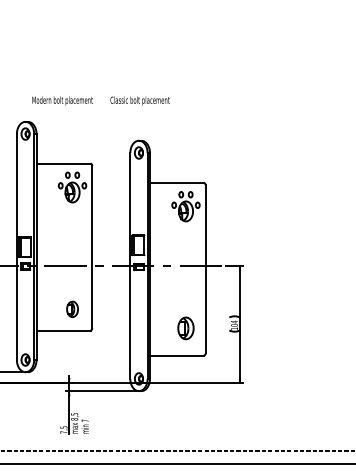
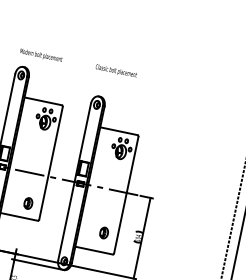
text: (62, 100) -> (41, 55), moved
text: (139, 100) -> (116, 70), moved
part: (185, 327) -> (103, 232), size x0.71

